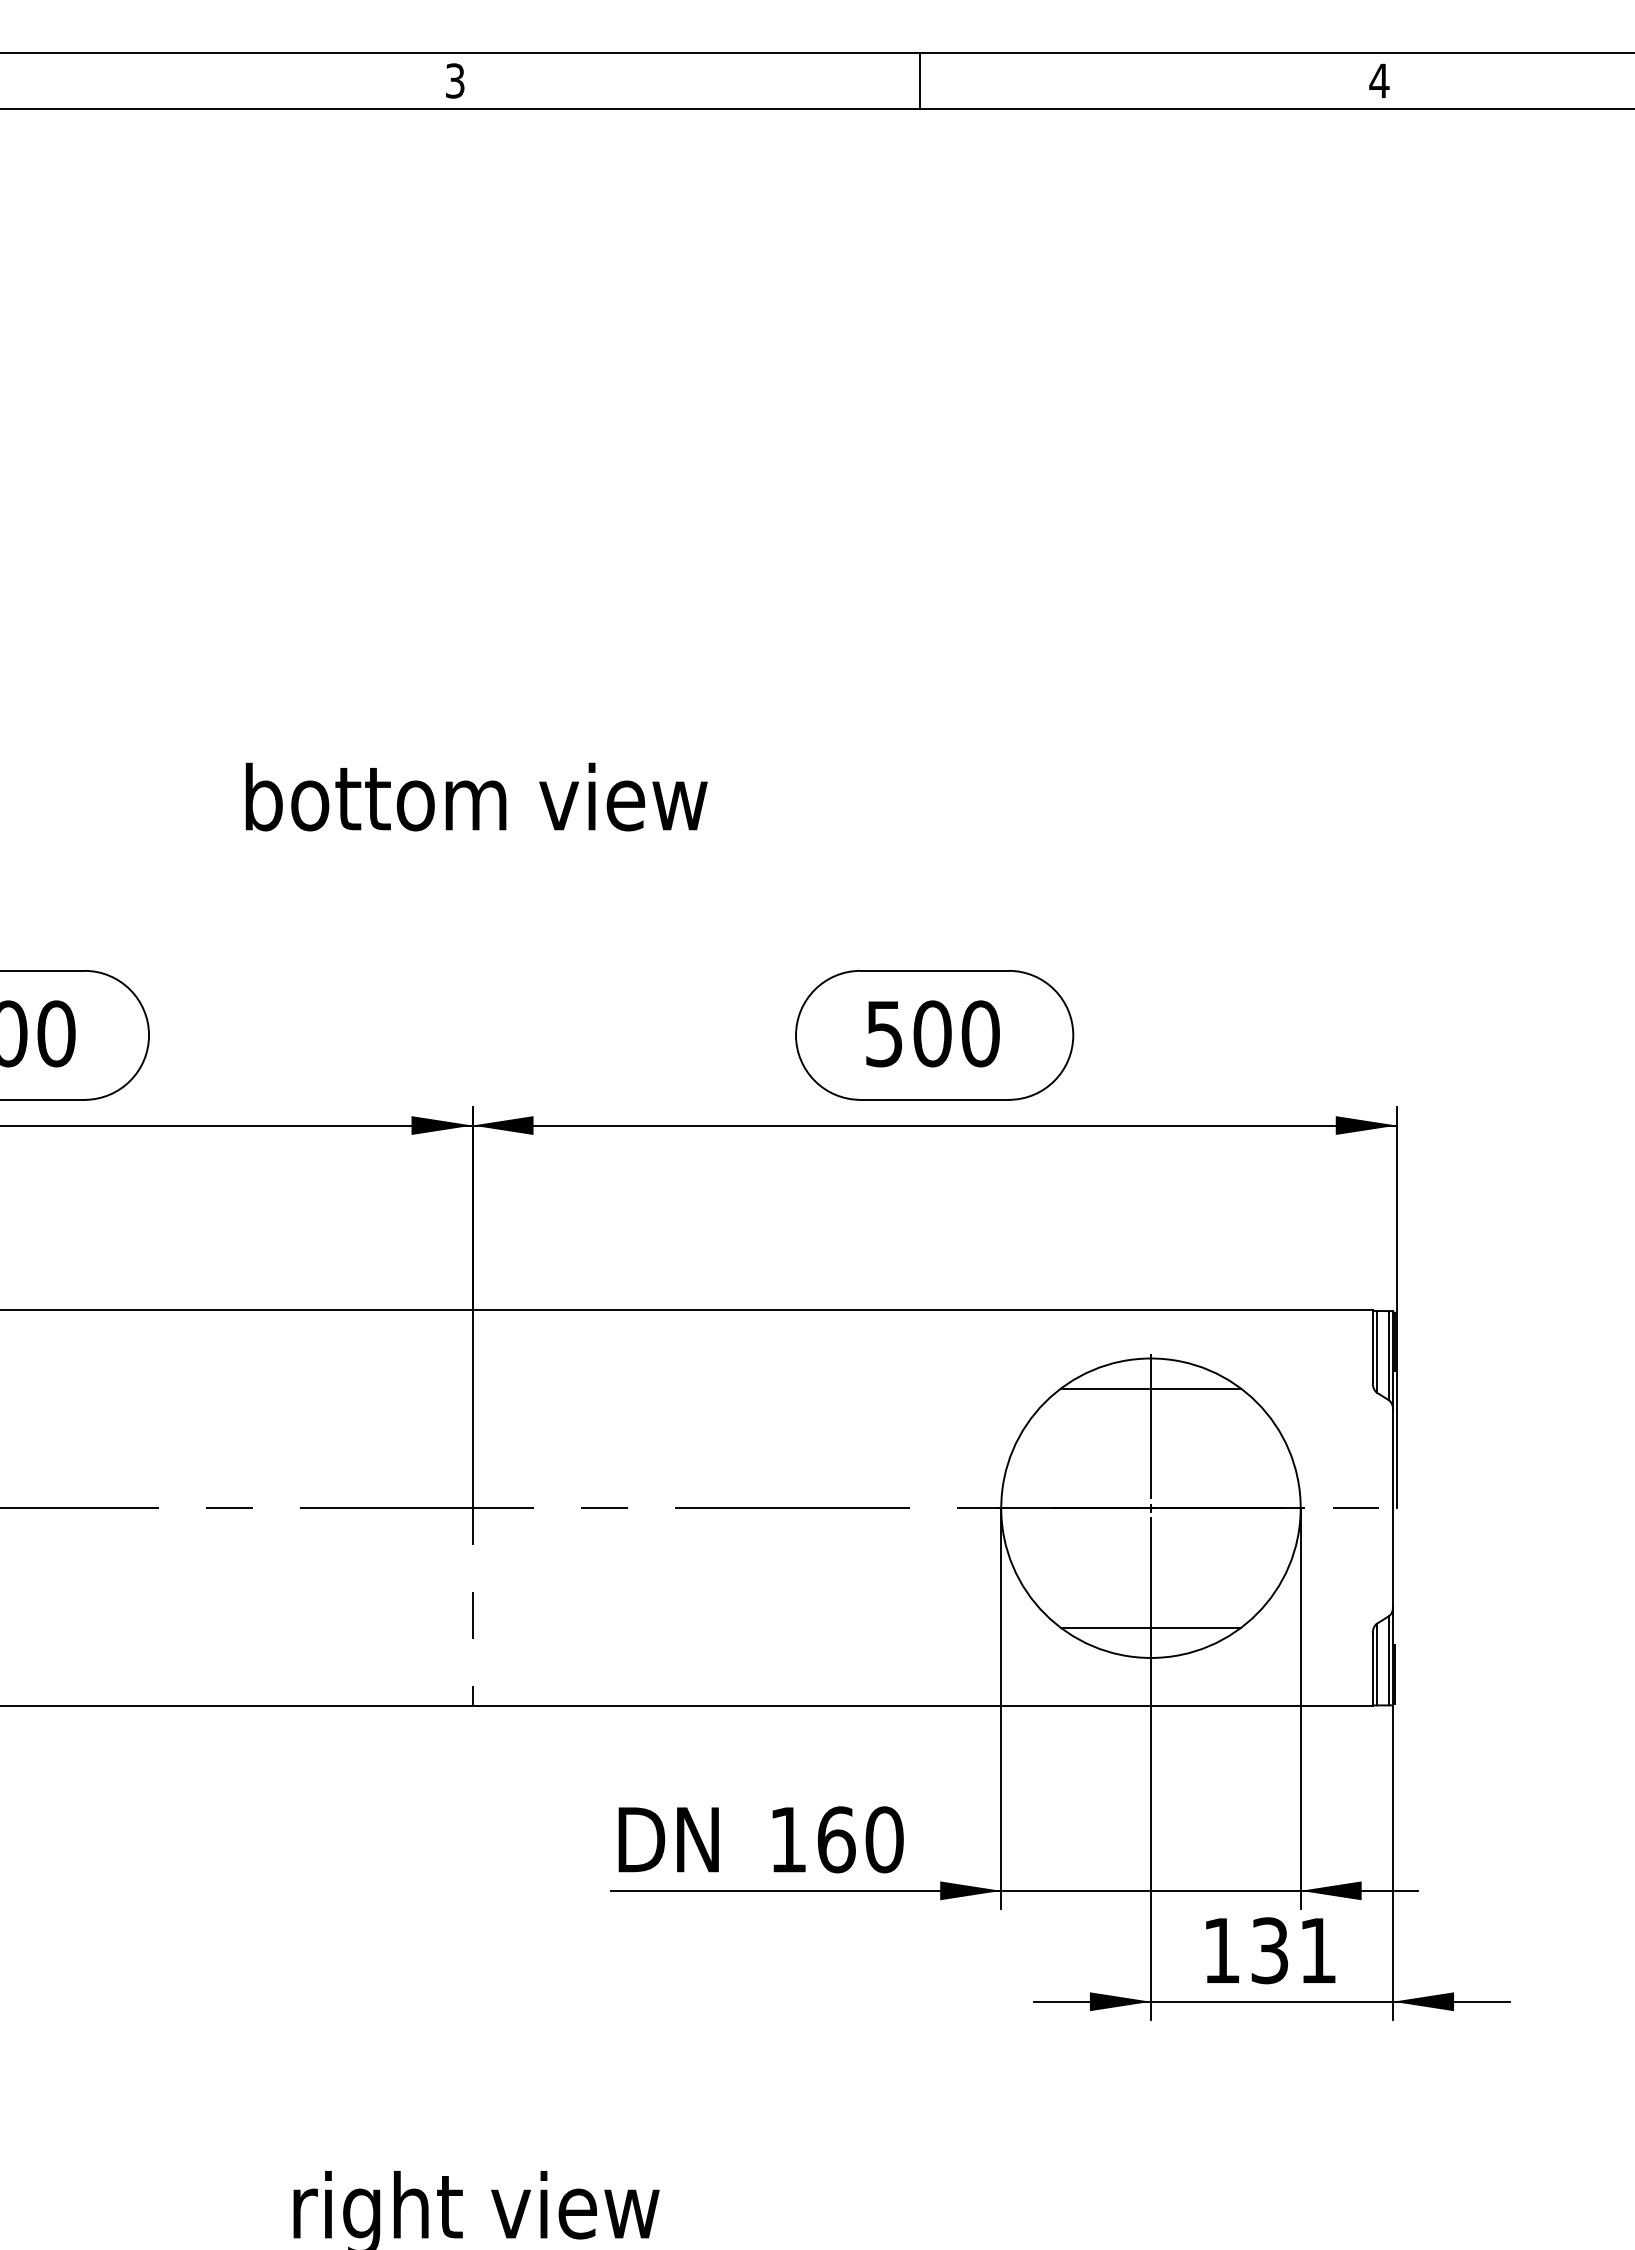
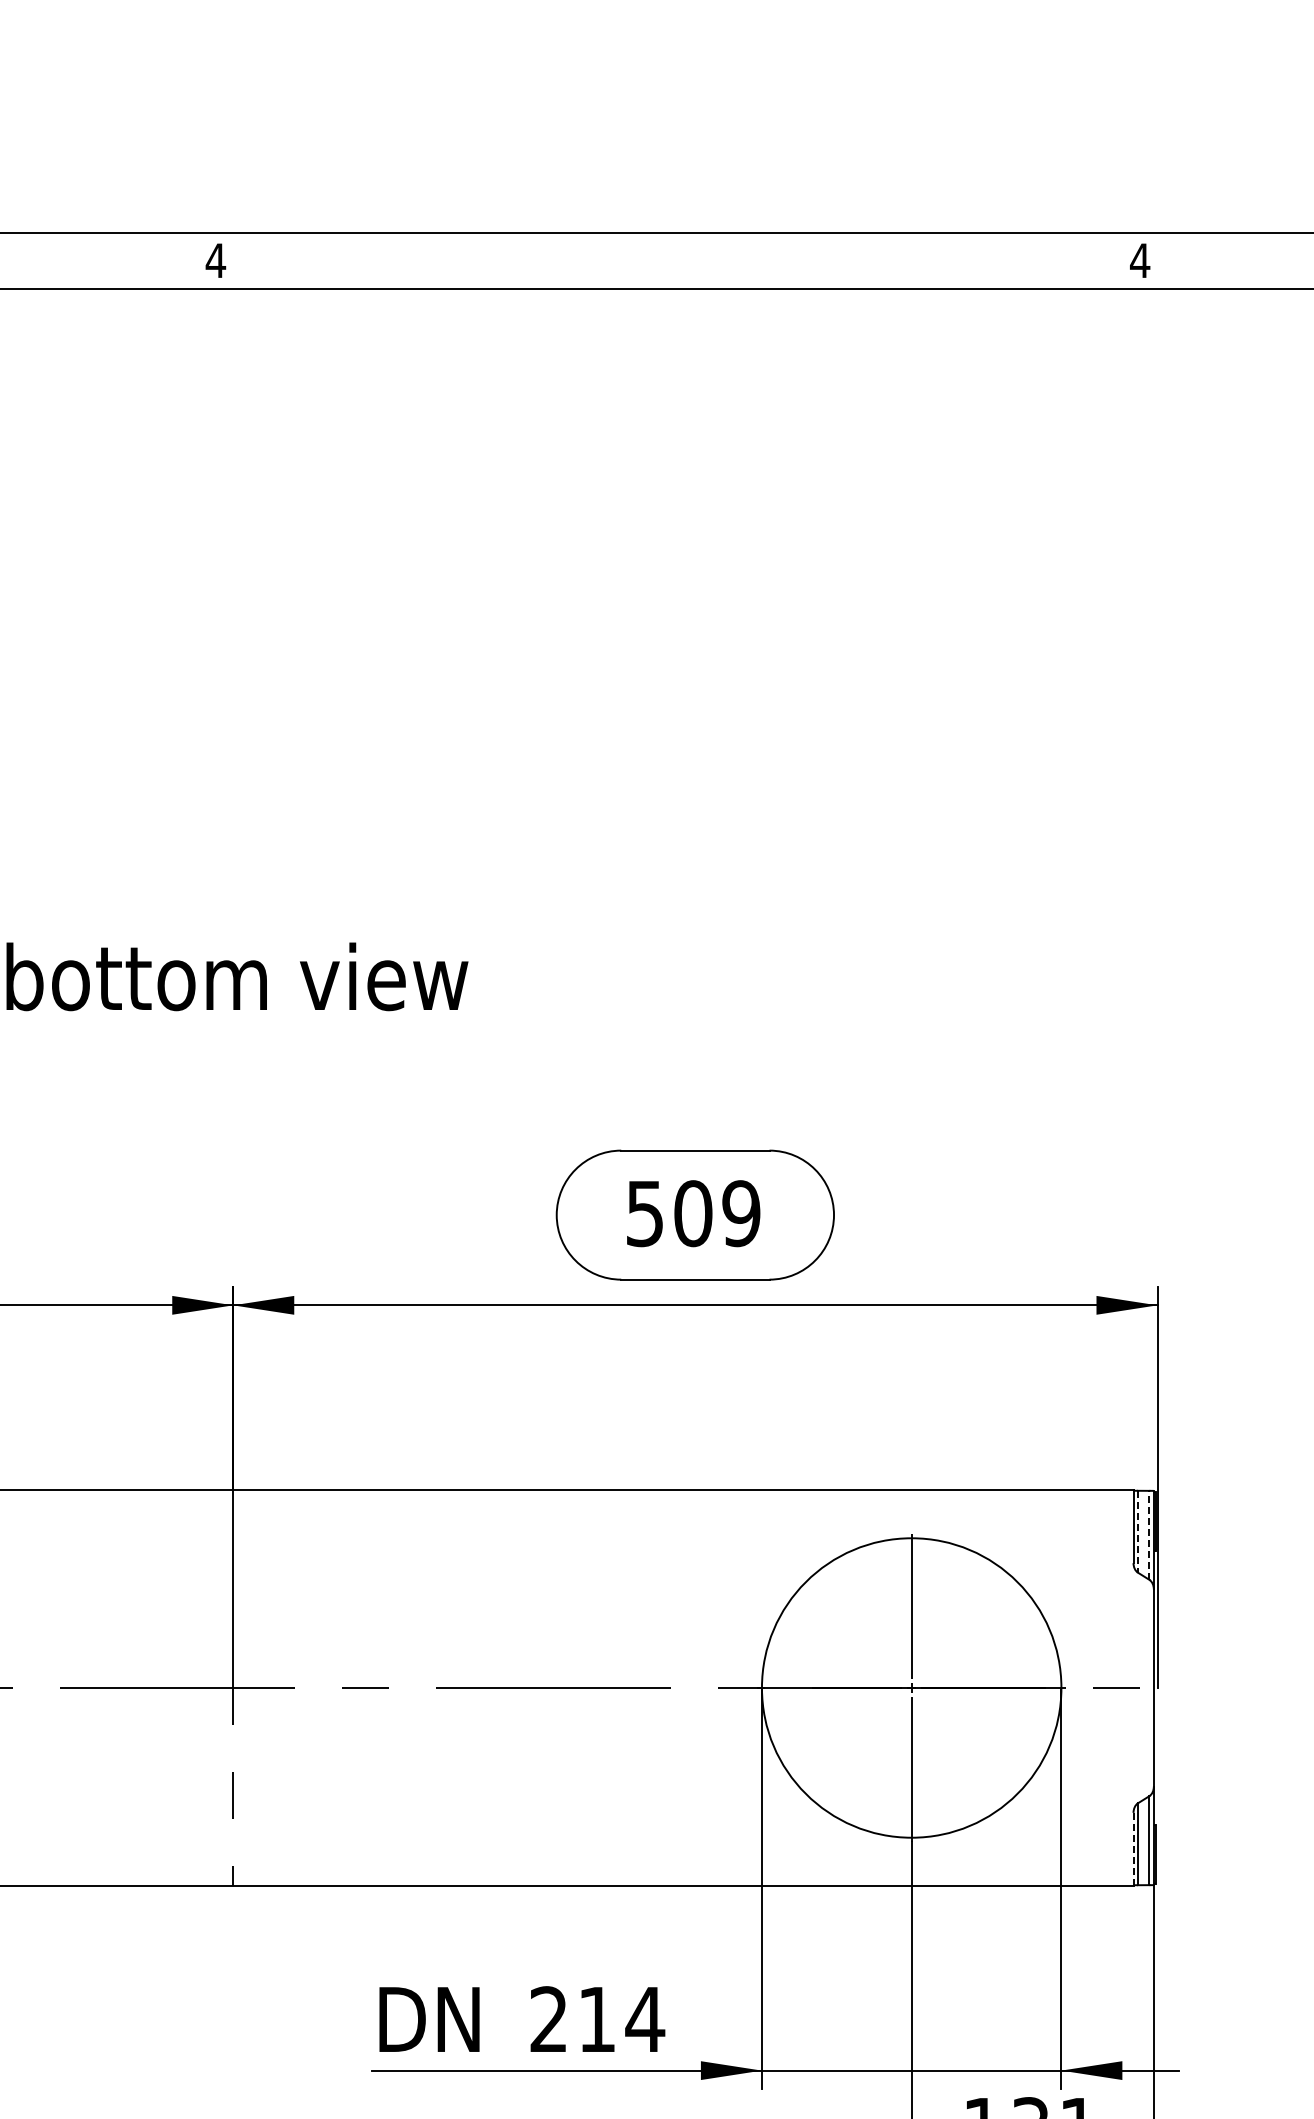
text: (455, 80) -> (216, 260), 3 -> 4
line: (919, 80) -> (680, 260), removed
text: (980, 1033) -> (741, 1213), 500 -> 509
line: (1377, 1351) -> (1138, 1531), solid -> dashed
line: (1388, 1355) -> (1149, 1535), solid -> dashed
line: (1150, 1388) -> (911, 1568), removed
line: (1150, 1627) -> (911, 1807), removed
line: (1372, 1669) -> (1133, 1849), solid -> dashed
text: (837, 1839) -> (598, 2019), 160 -> 214

